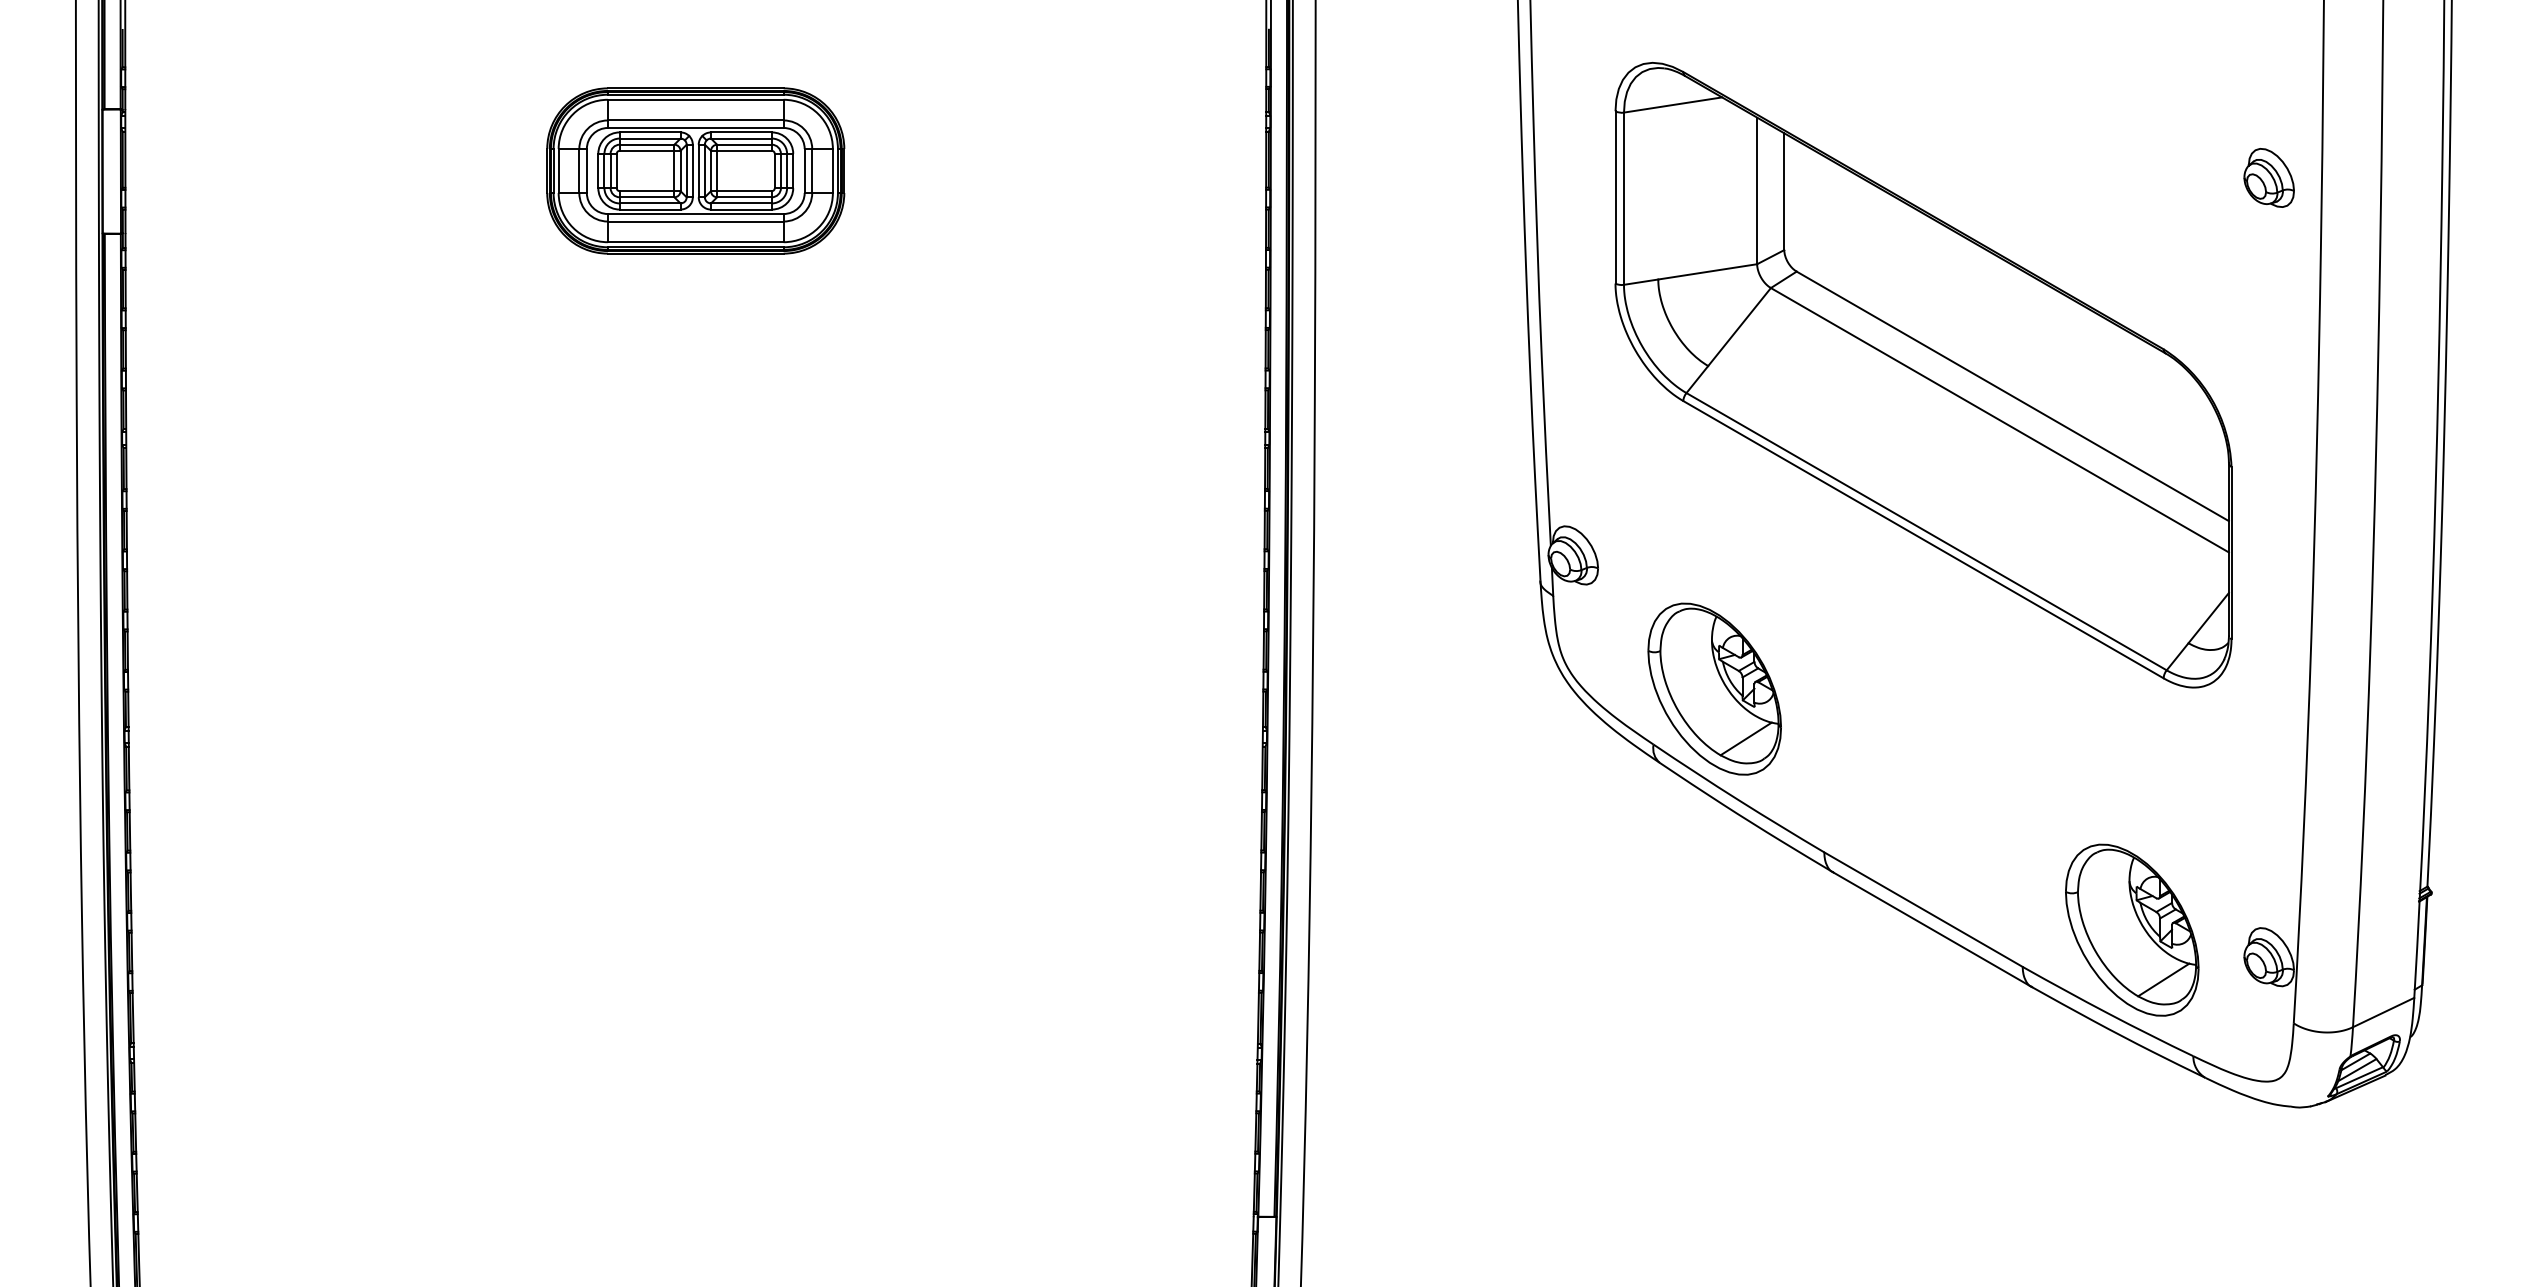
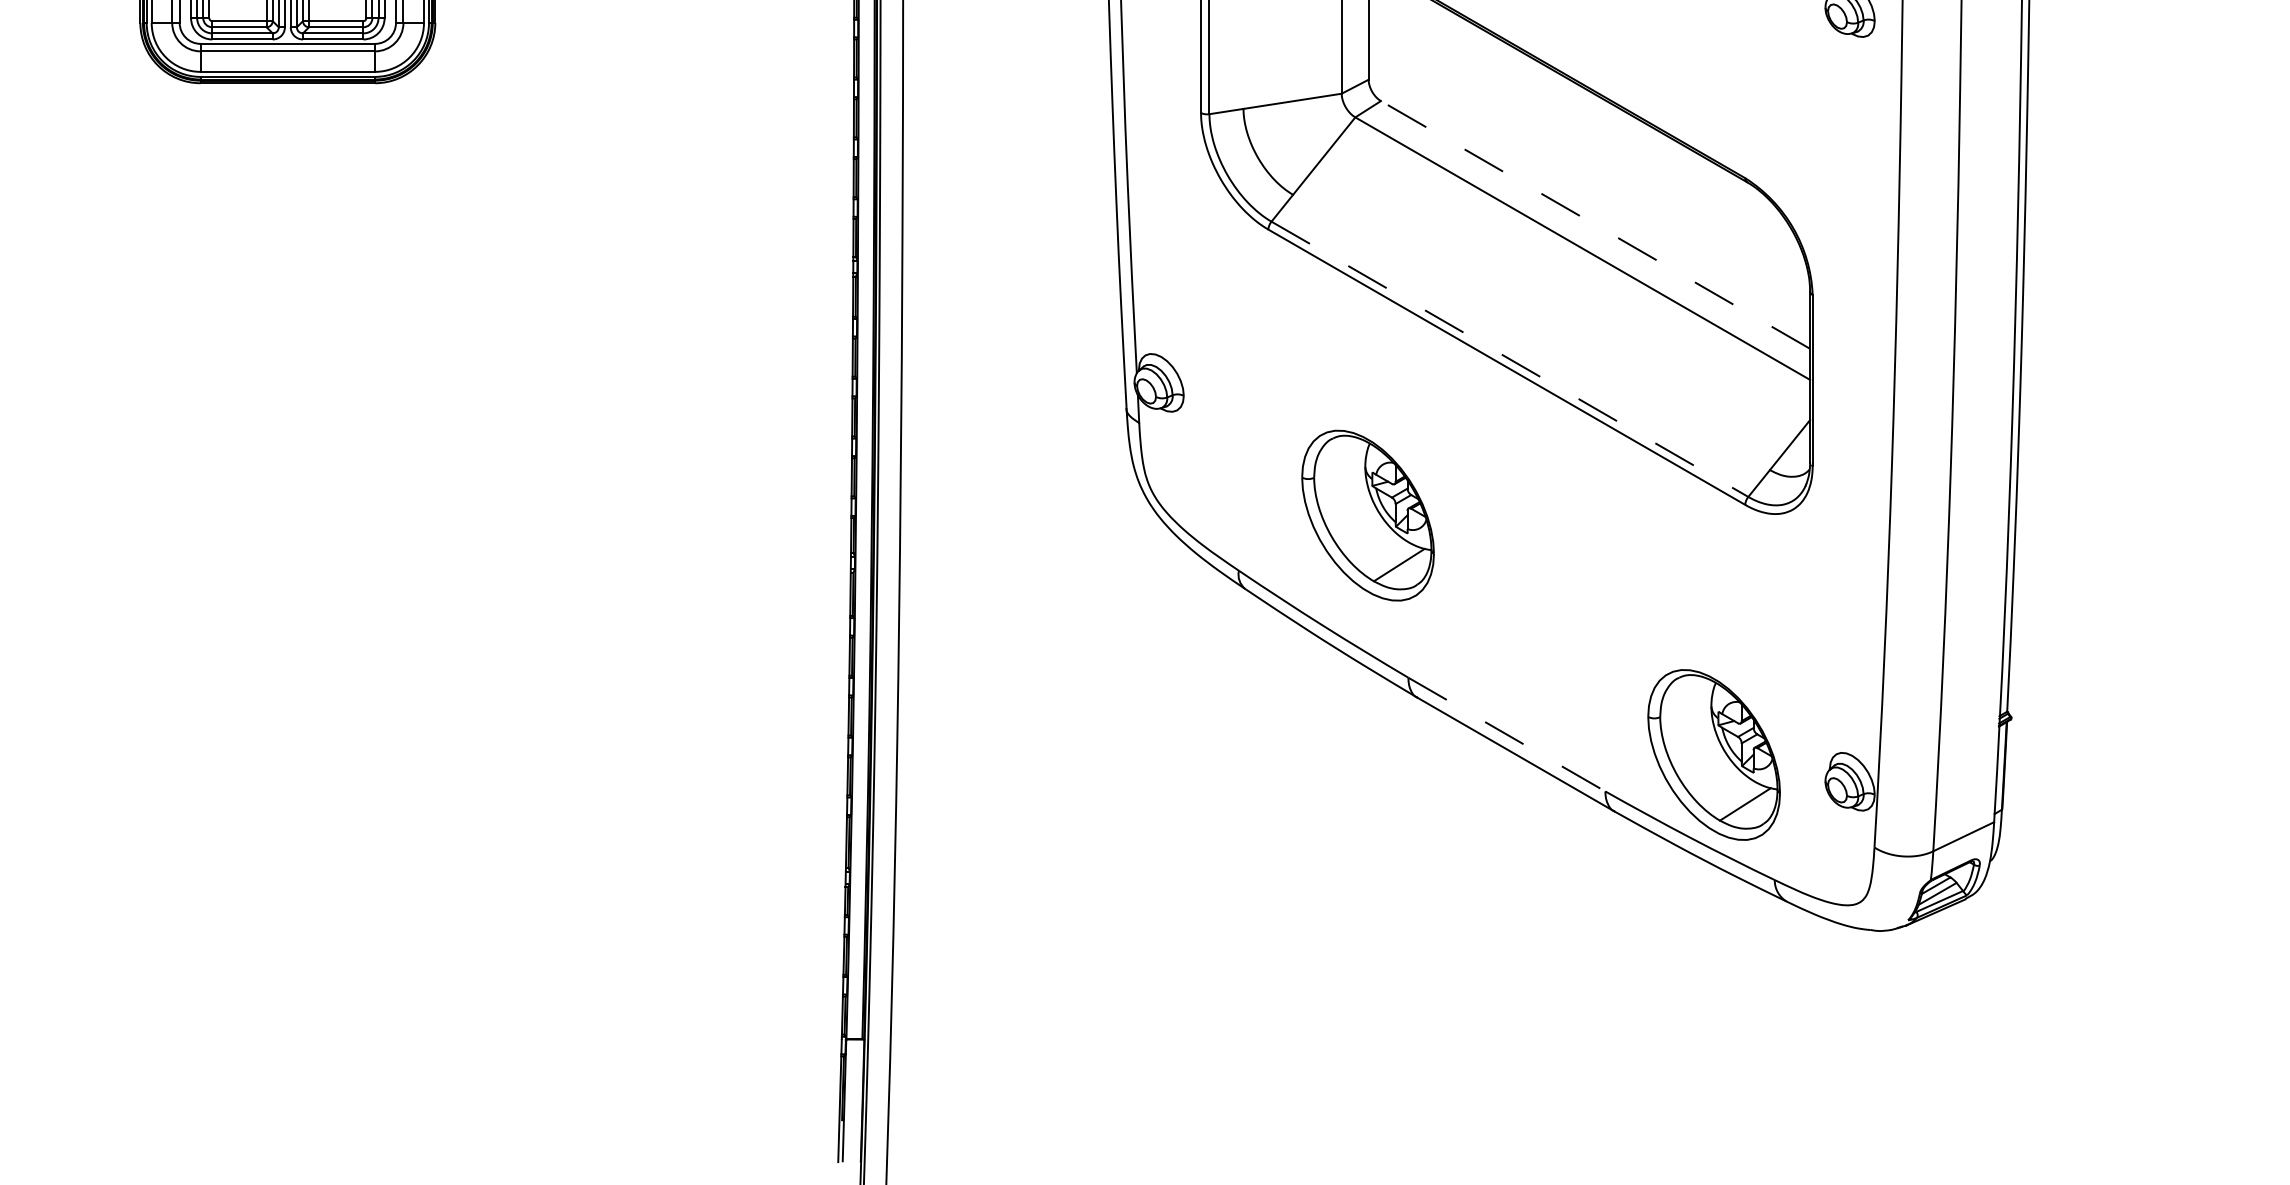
line: (2012, 396) -> (1595, 225), solid -> dashed
line: (1927, 531) -> (1510, 359), solid -> dashed
part: (1714, 688) -> (1367, 515), moved
line: (1923, 909) -> (1506, 734), solid -> dashed

